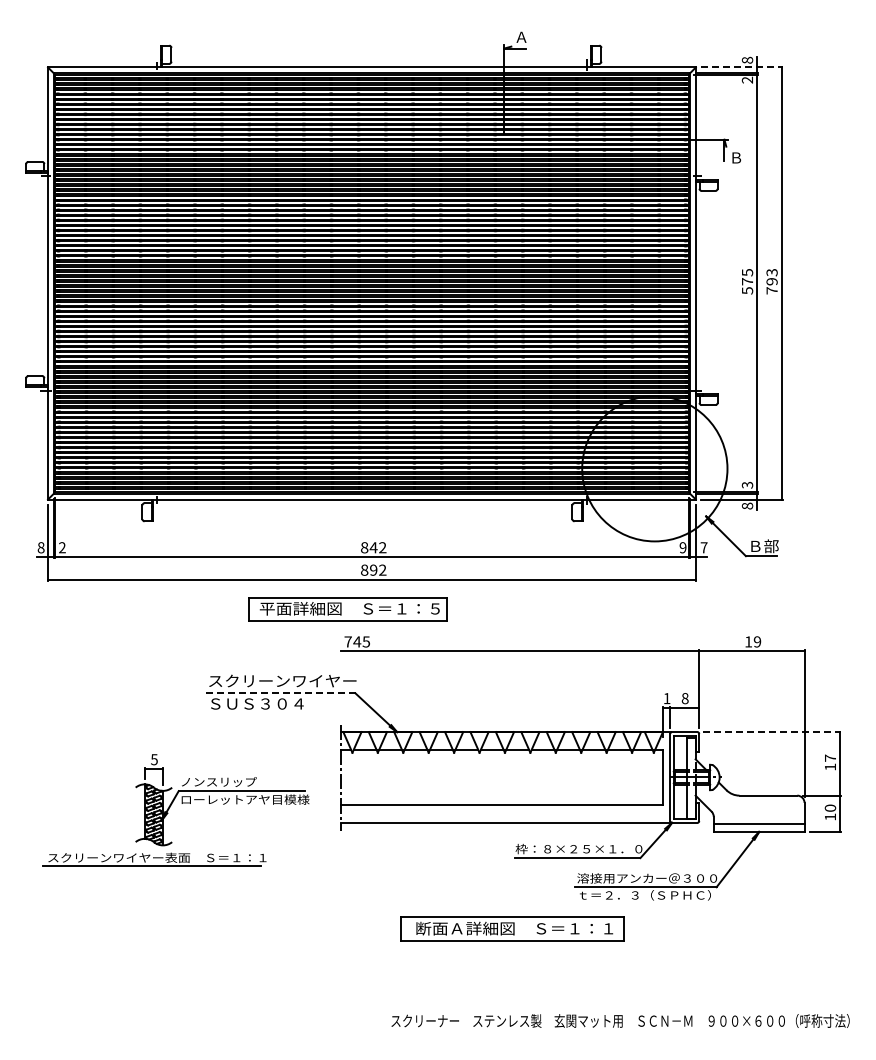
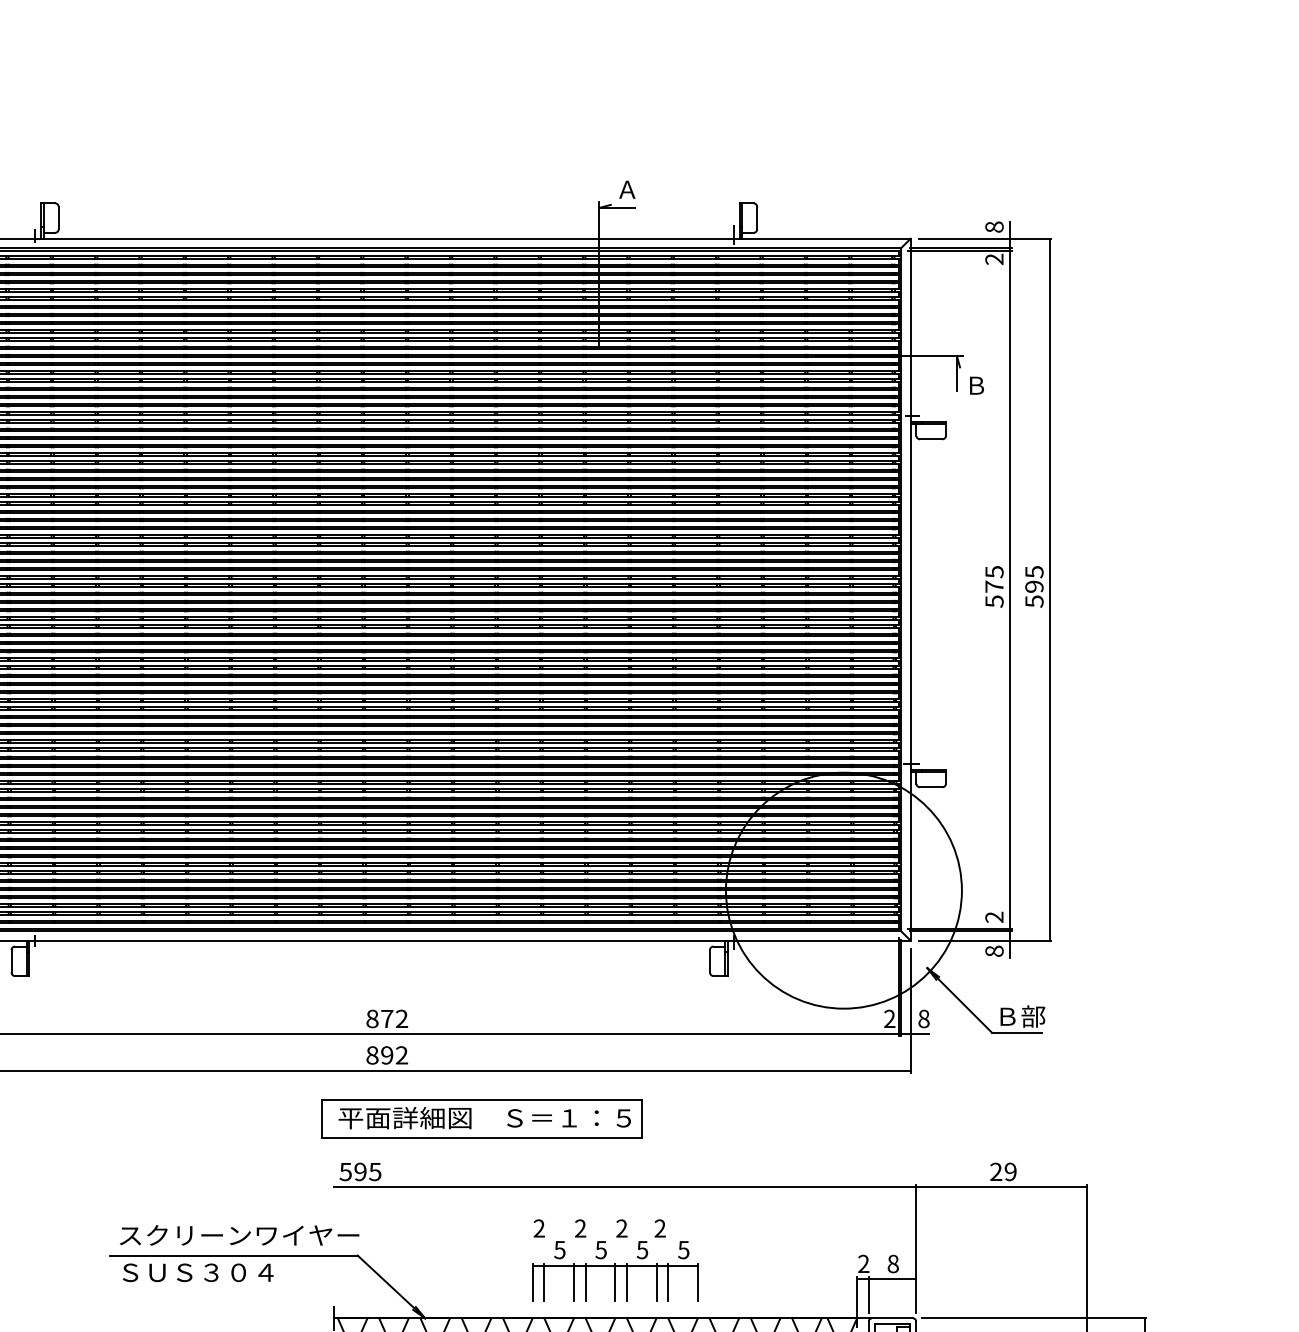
line: (741, 67) -> (984, 238), dashed -> solid
text: (771, 281) -> (1033, 586), 793 -> 595
text: (747, 484) -> (994, 916), 3 -> 2
text: (373, 547) -> (386, 1018), 842 -> 872
text: (682, 547) -> (888, 1018), 9 -> 2
text: (703, 547) -> (922, 1018), 7 -> 8
part: (347, 609) -> (481, 1119), moved
text: (352, 641) -> (352, 1171), 745 -> 595
text: (748, 641) -> (996, 1171), 19 -> 29
line: (278, 693) -> (232, 1255), dashed -> solid
part: (513, 696) -> (614, 1260), added
text: (666, 698) -> (862, 1263), 1 -> 2
line: (772, 732) -> (1035, 1319), dashed -> solid

